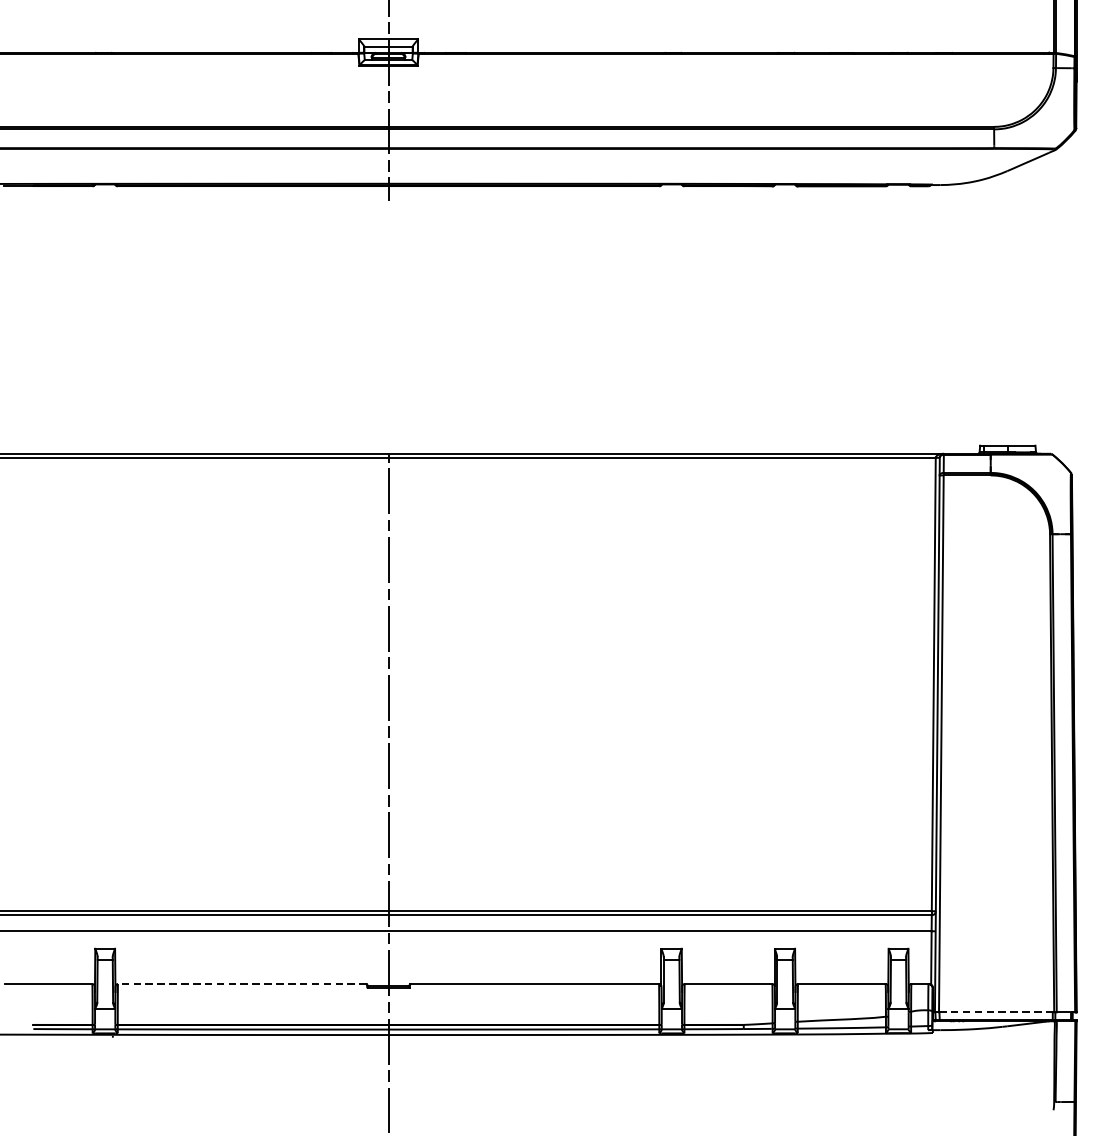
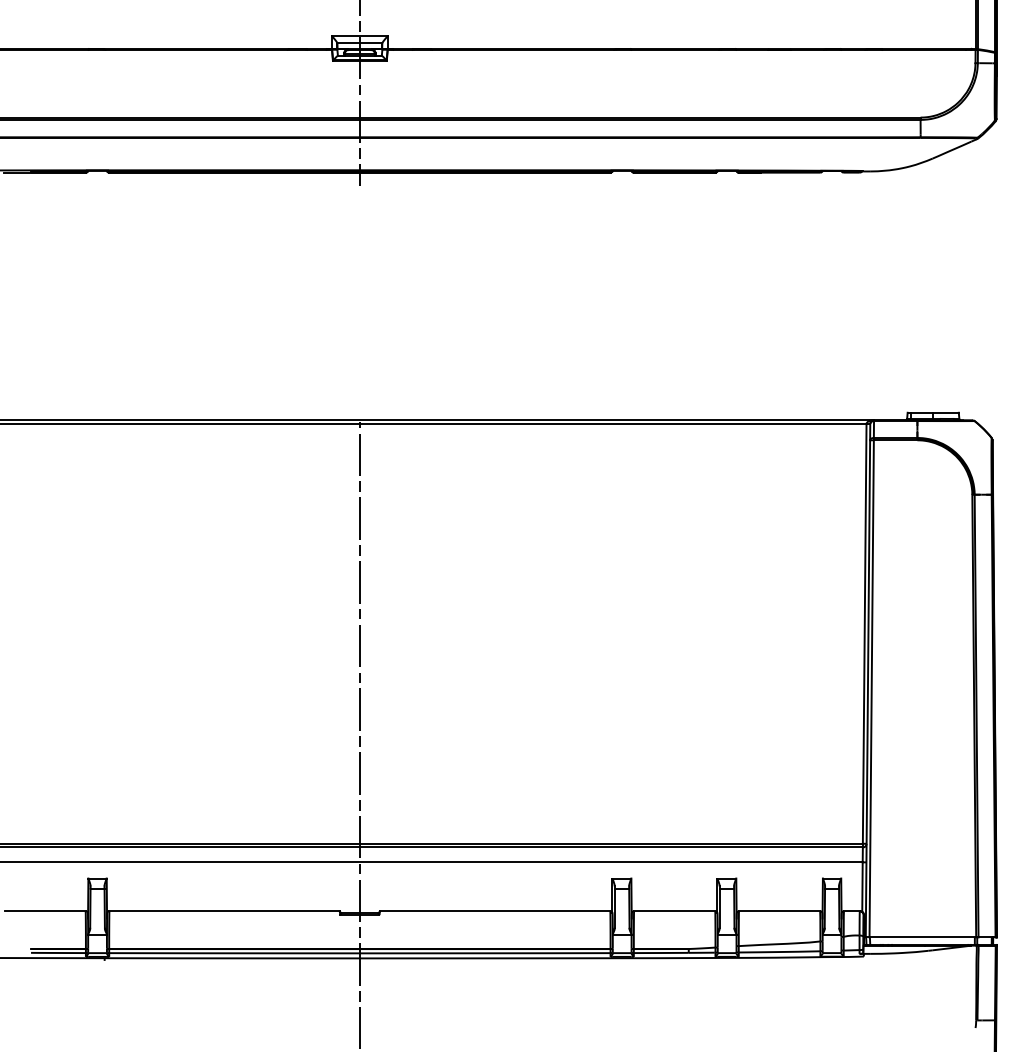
line: (242, 984) -> (224, 911), dashed -> solid
line: (997, 1012) -> (923, 937), dashed -> solid

